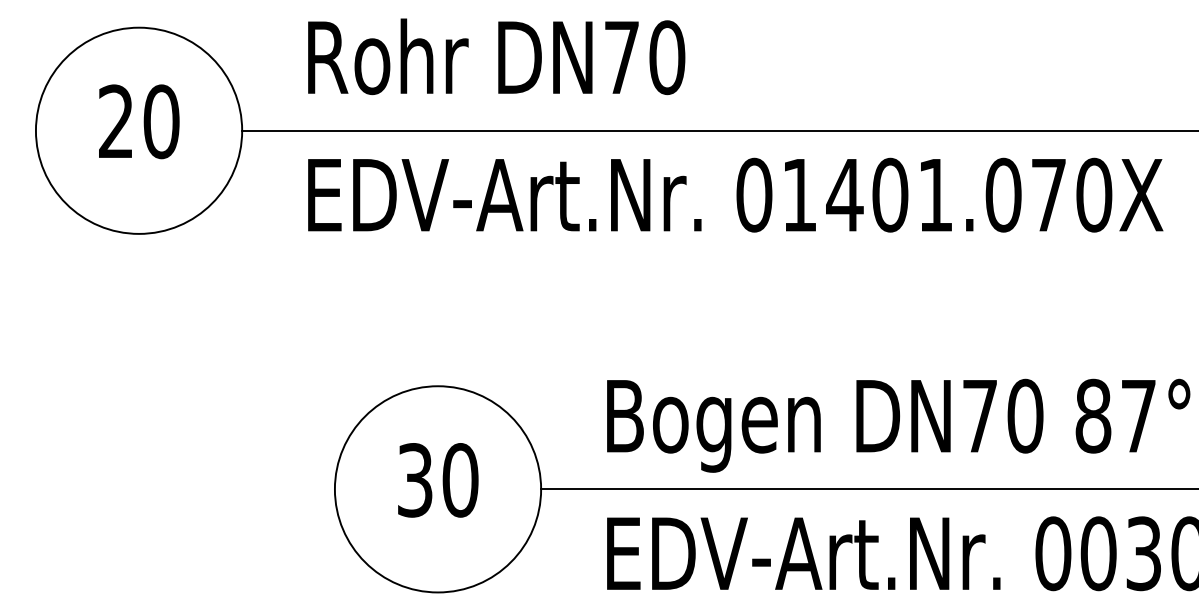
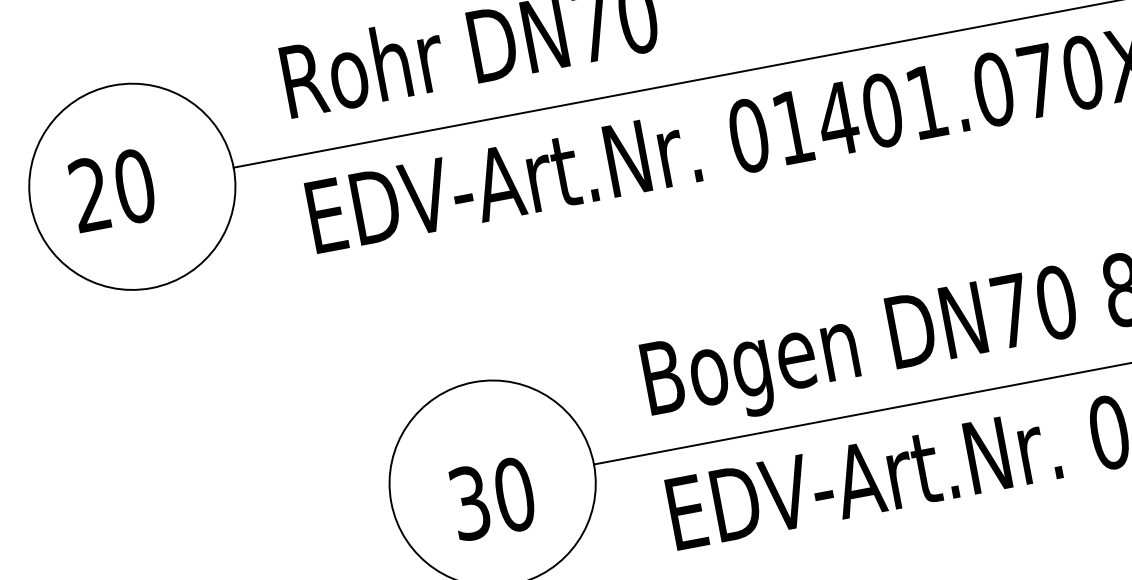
text: (139, 121) -> (113, 190), moved
text: (438, 480) -> (493, 498), moved

